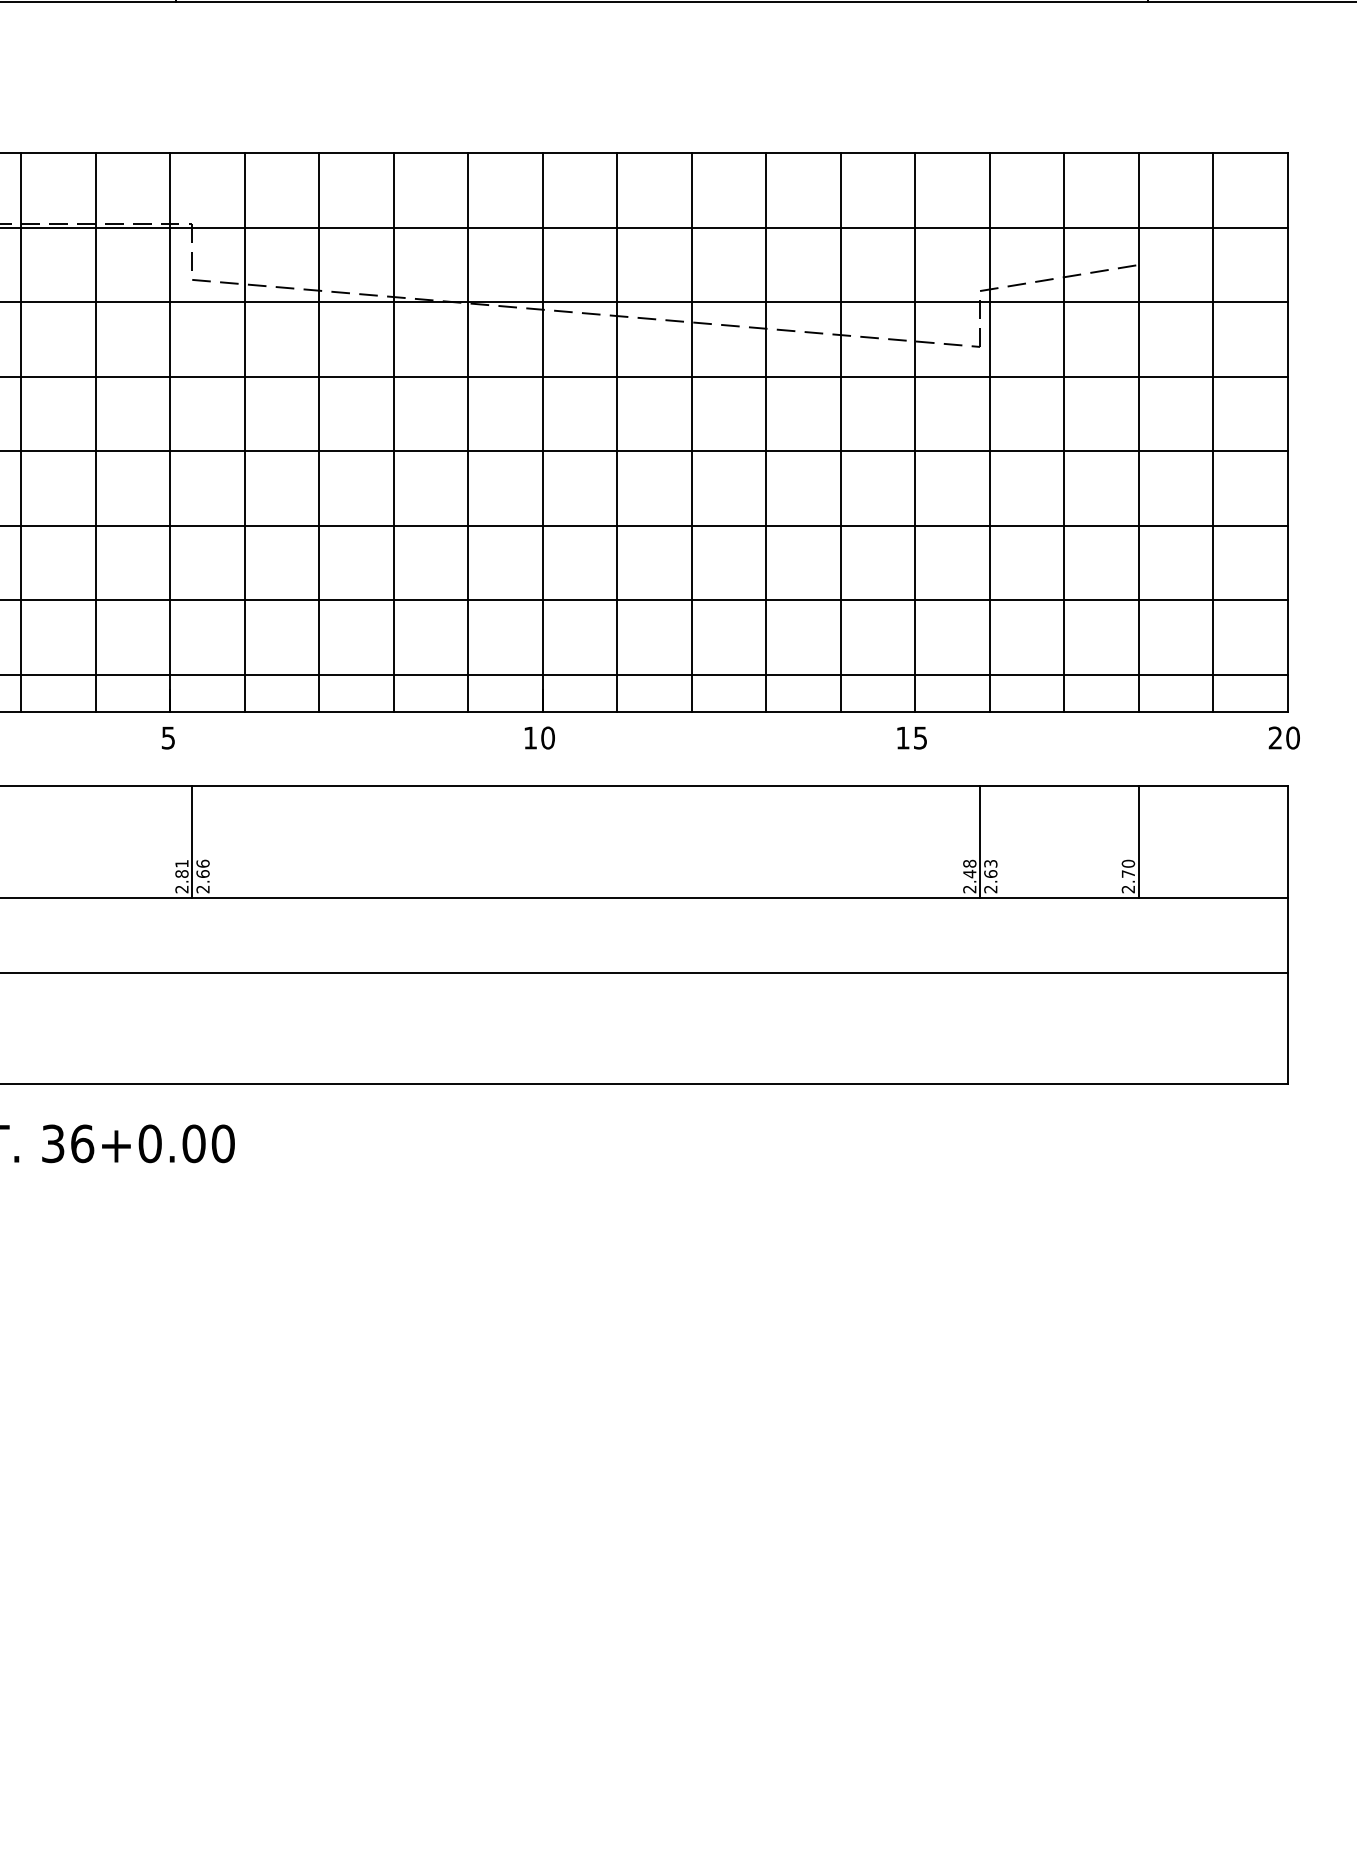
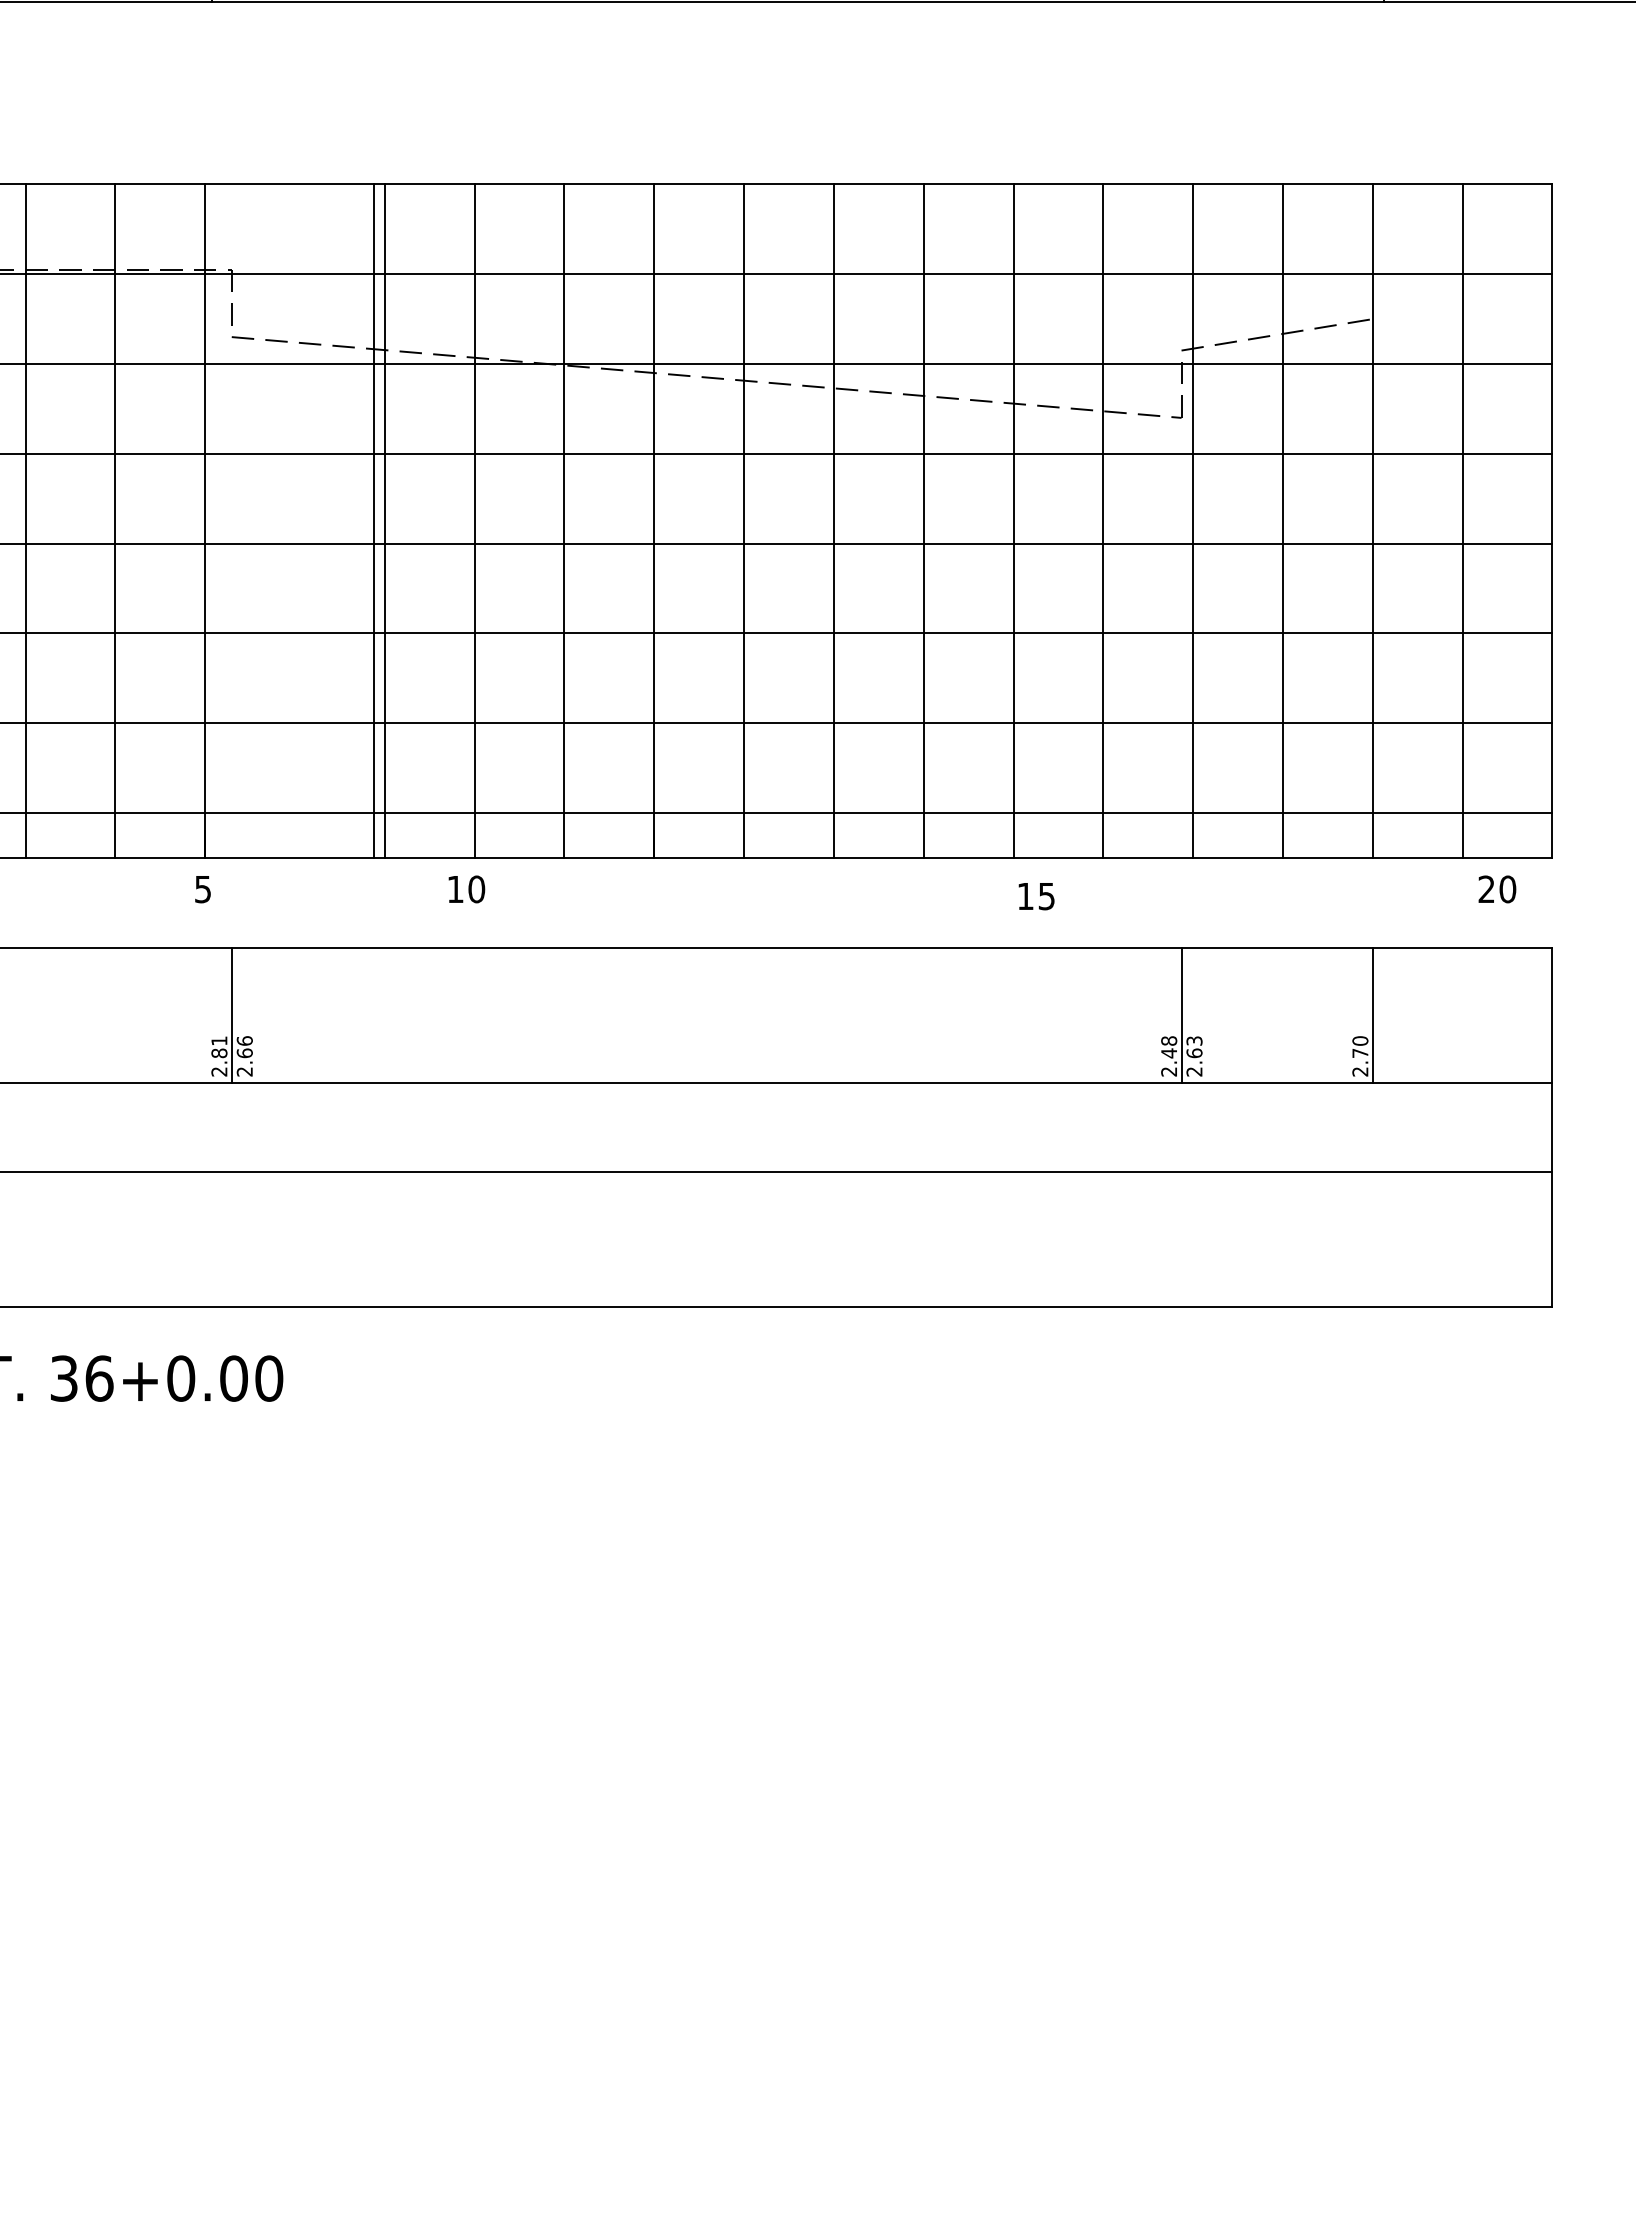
line: (245, 432) -> (374, 521), moved
text: (539, 738) -> (466, 889), moved
text: (912, 738) -> (1036, 896), moved
text: (1284, 738) -> (1497, 889), moved

